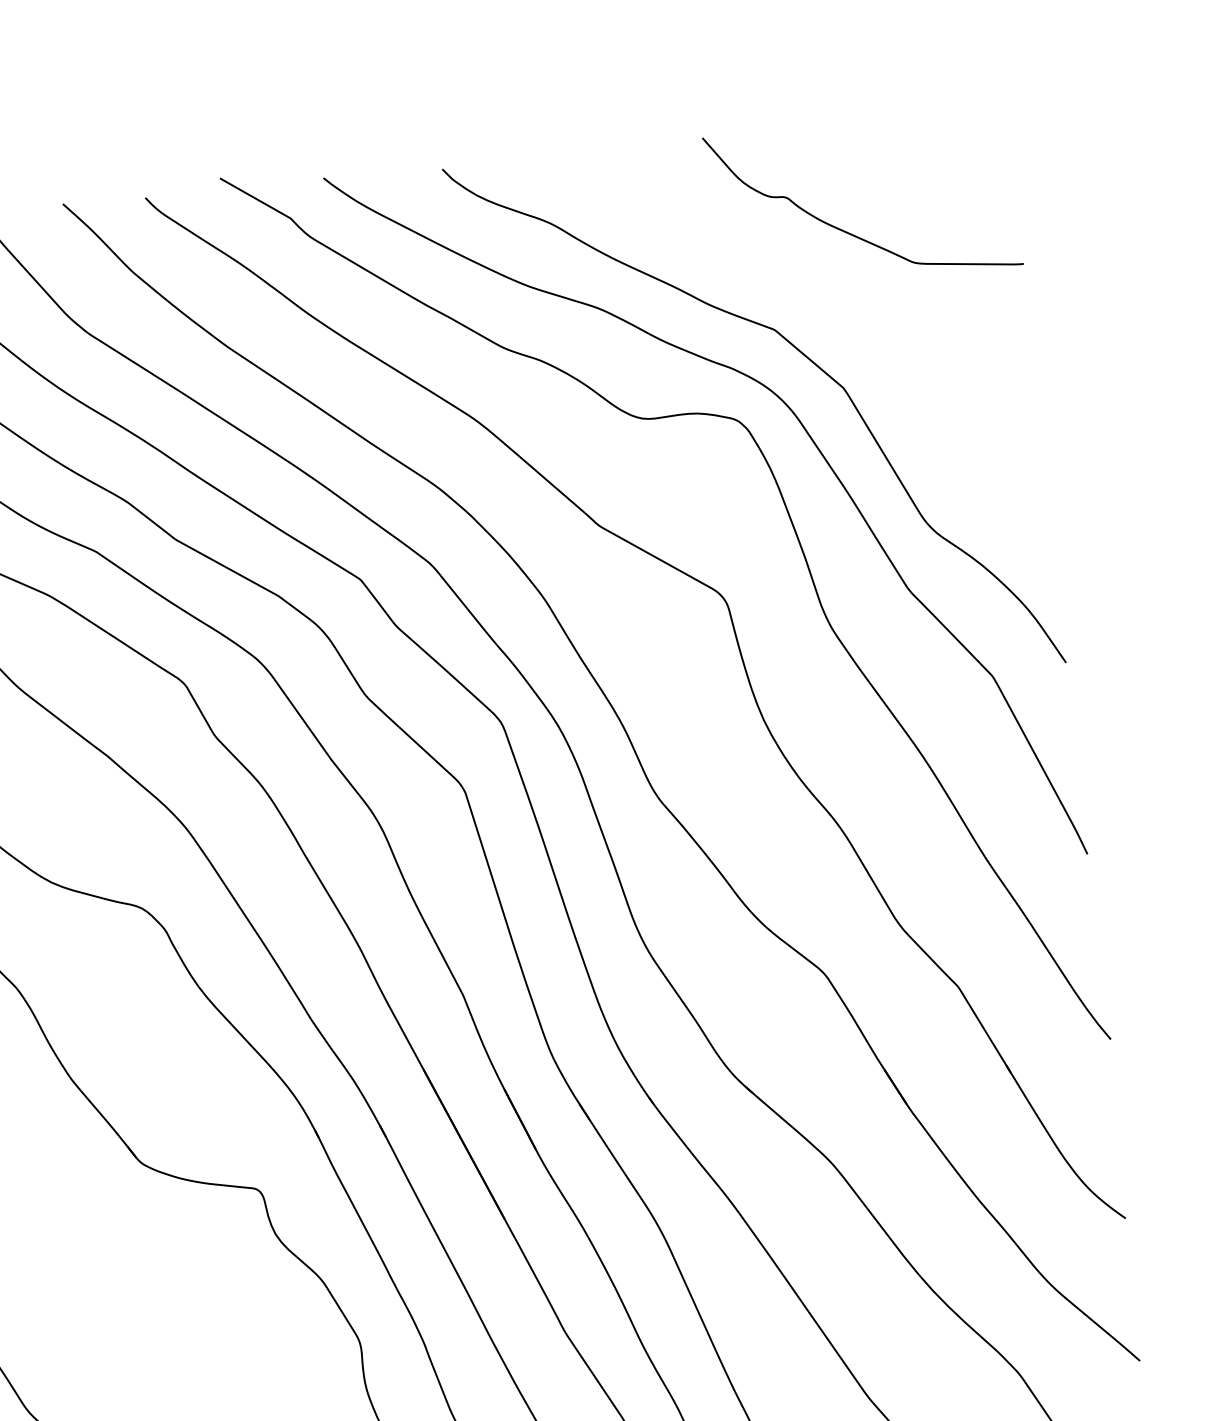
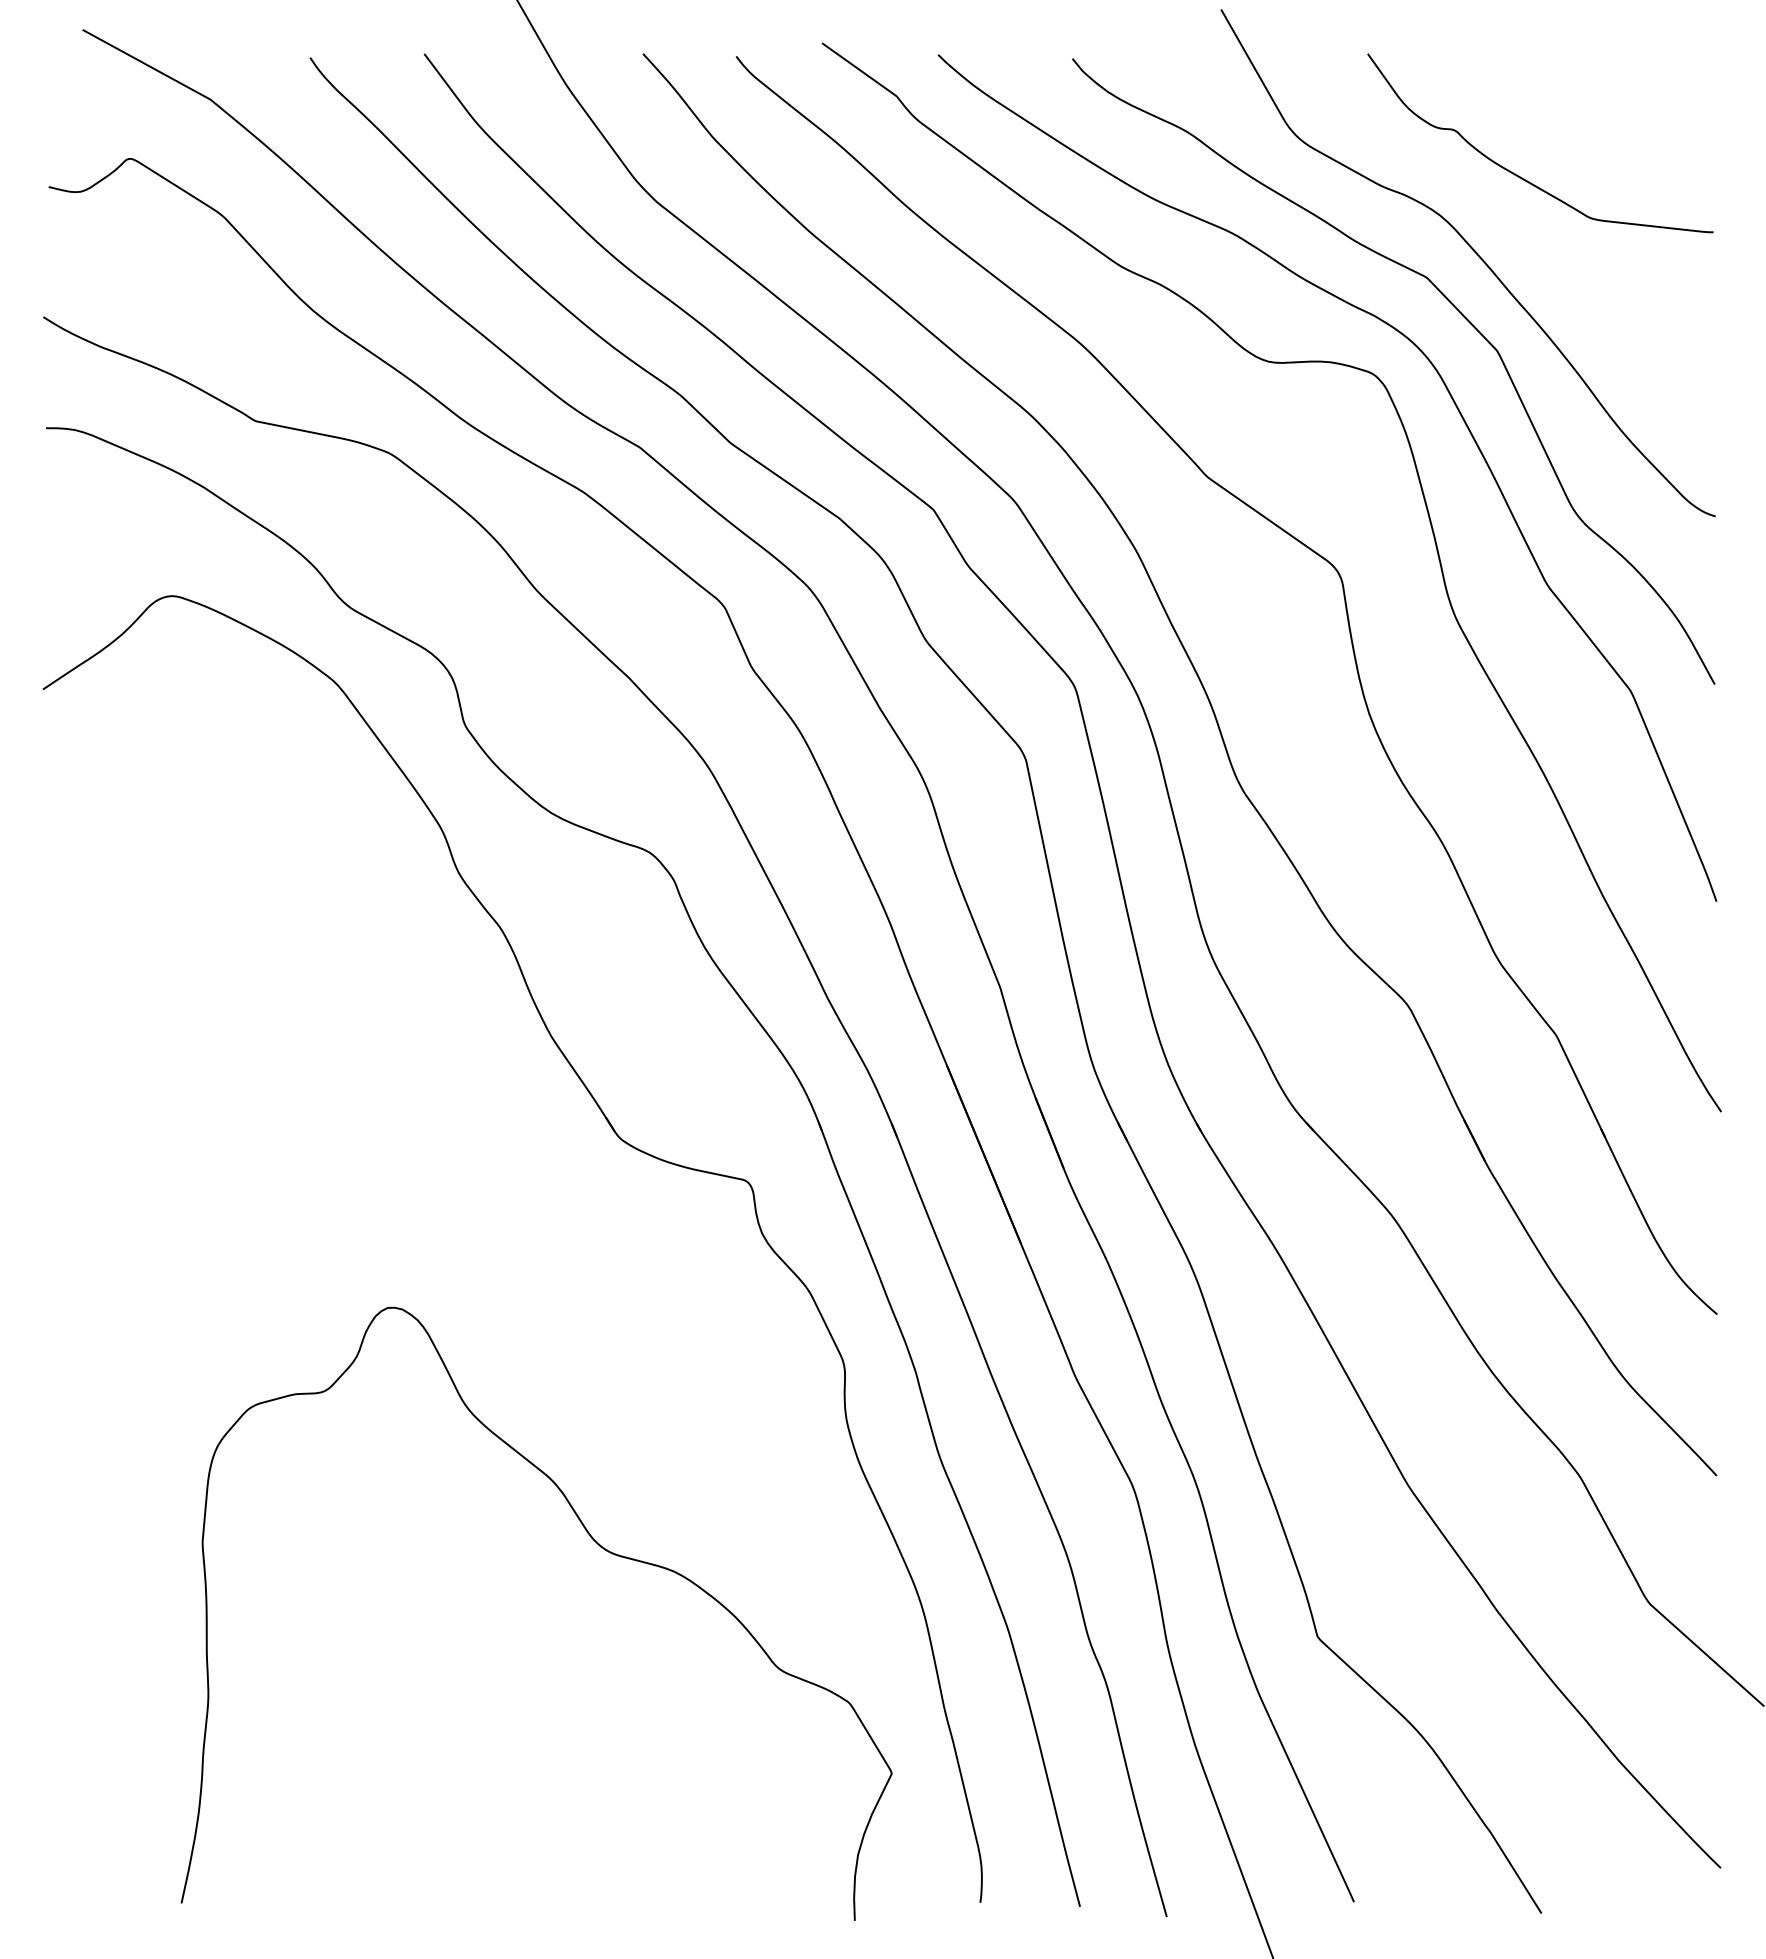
curve: (818, 307) -> (1478, 257), added

